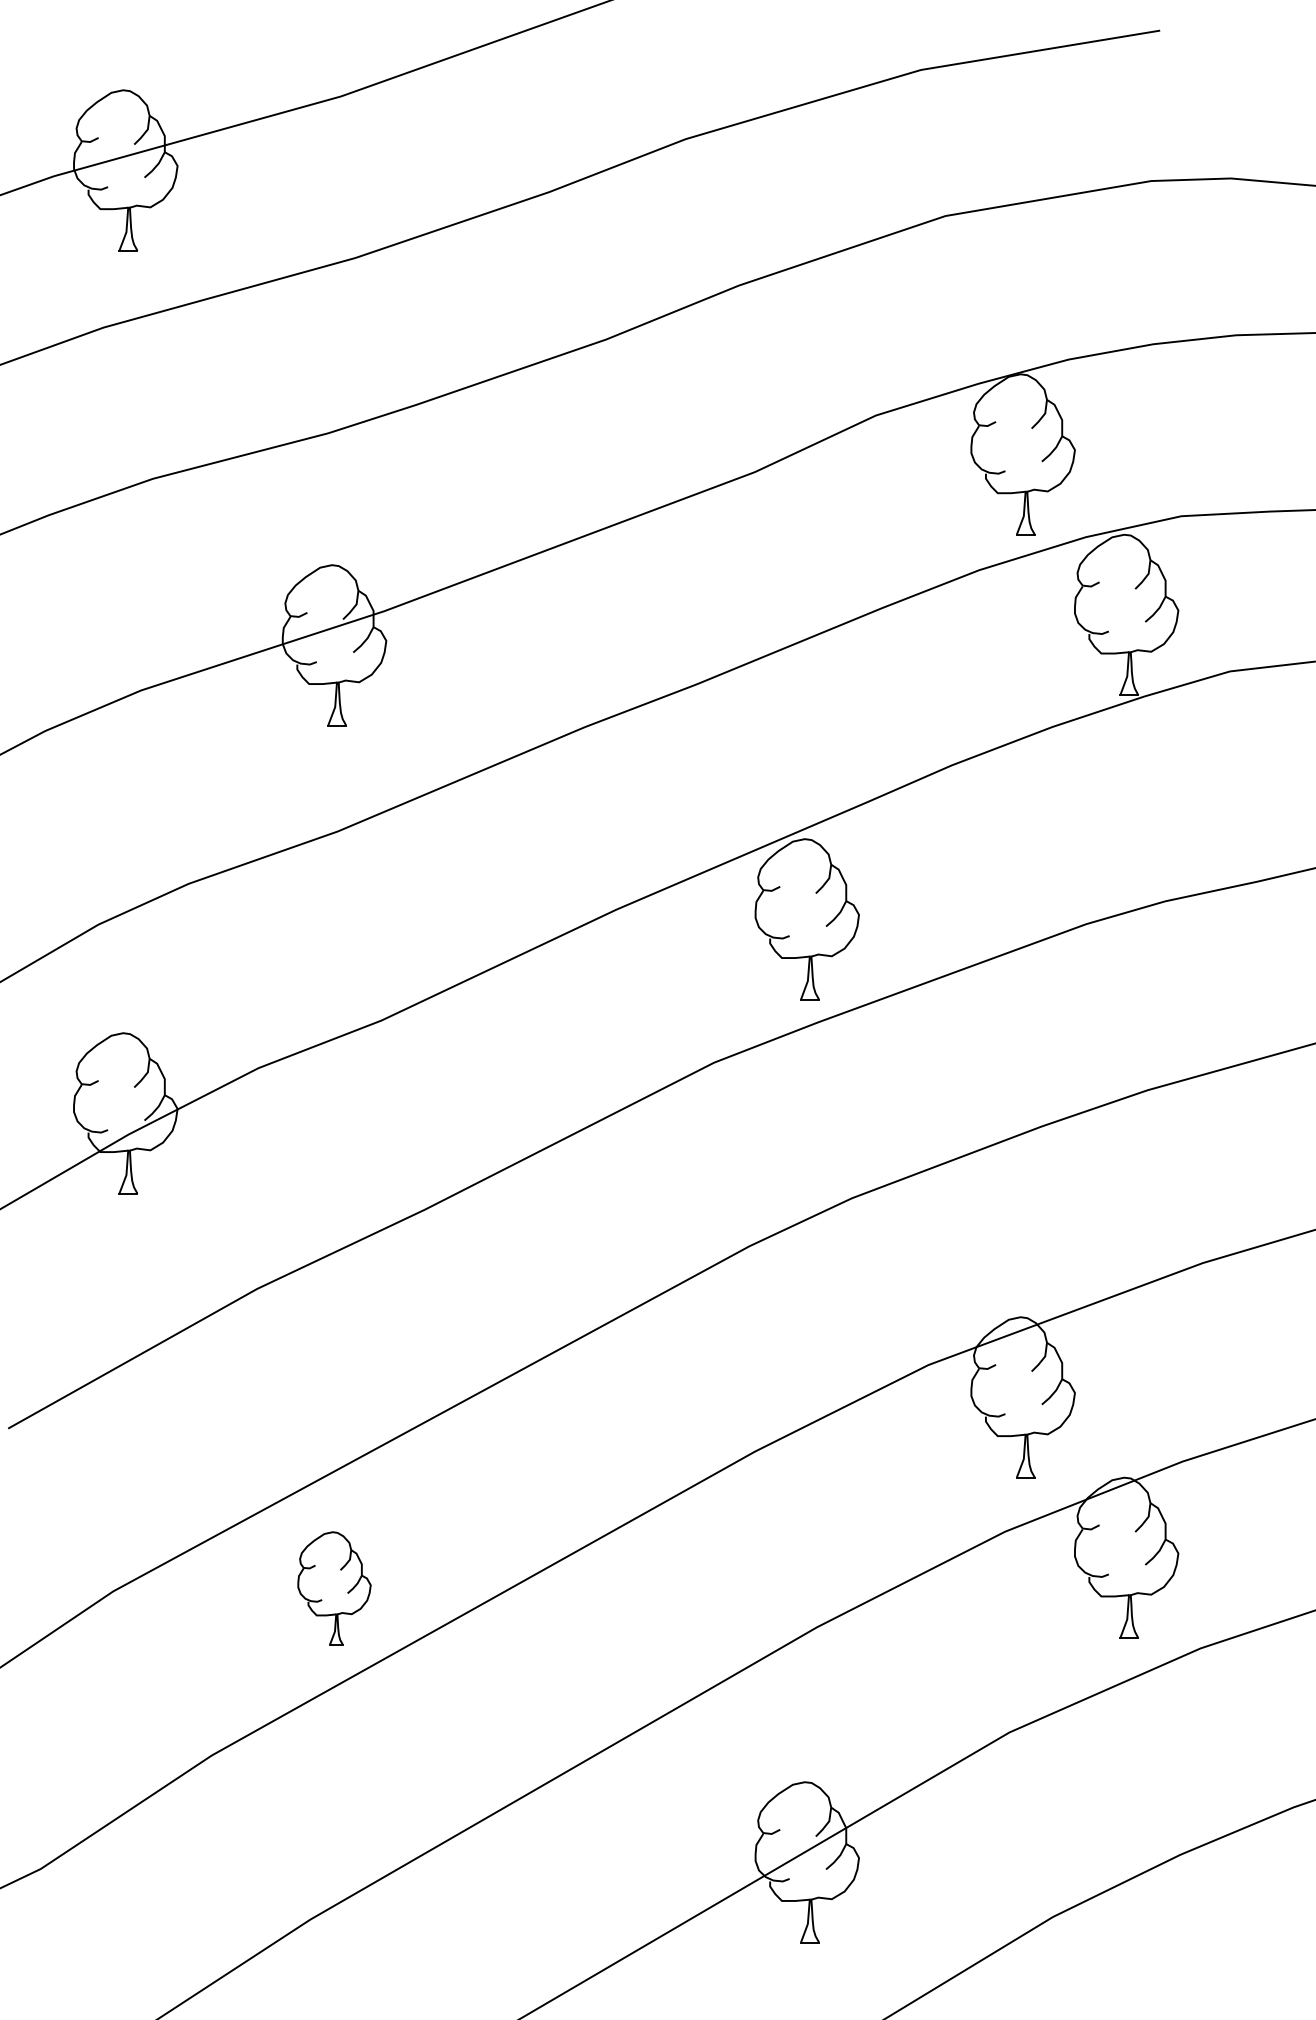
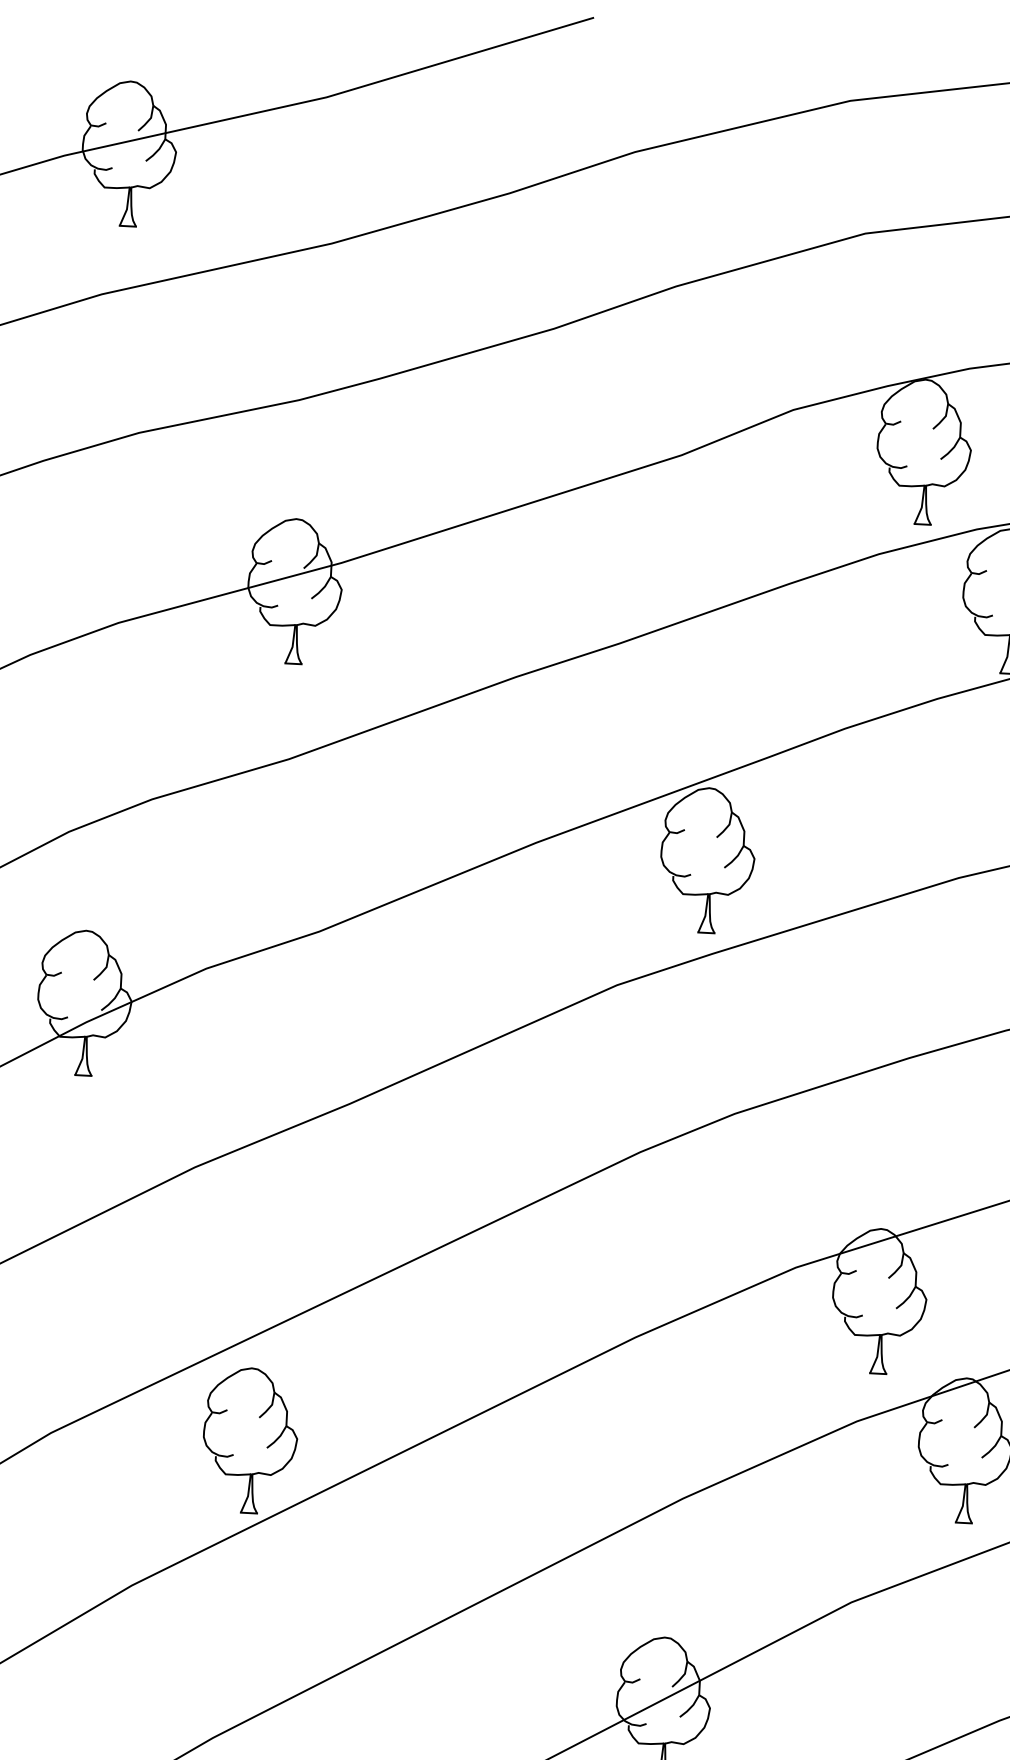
part: (334, 1588) -> (250, 1440), size x1.43

